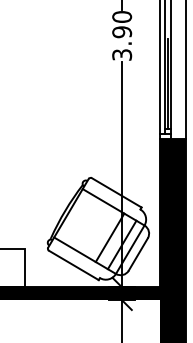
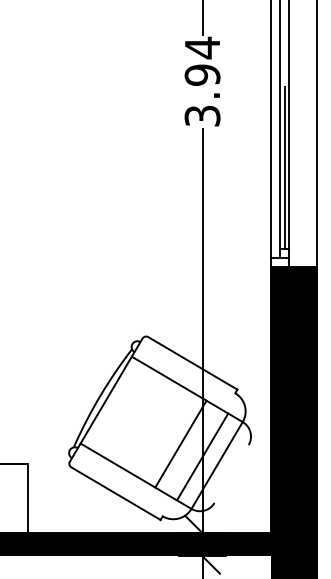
text: (122, 16) -> (203, 47), 3.90 -> 3.94
line: (137, 254) -> (230, 474), removed

